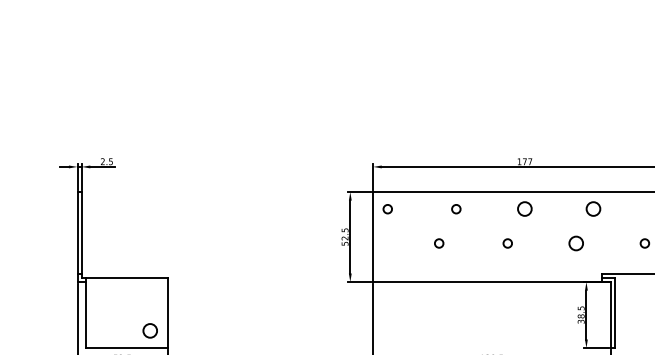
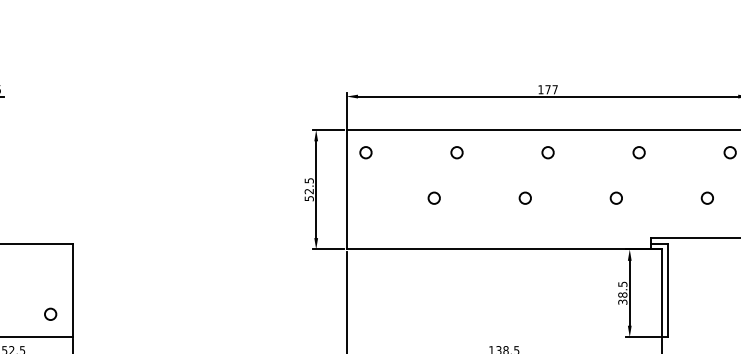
circle: (524, 209) -> (547, 153), size x0.62
circle: (593, 209) -> (639, 153), size x0.62
circle: (576, 243) -> (616, 198), size x0.62
circle: (150, 330) -> (50, 313), size x0.62

